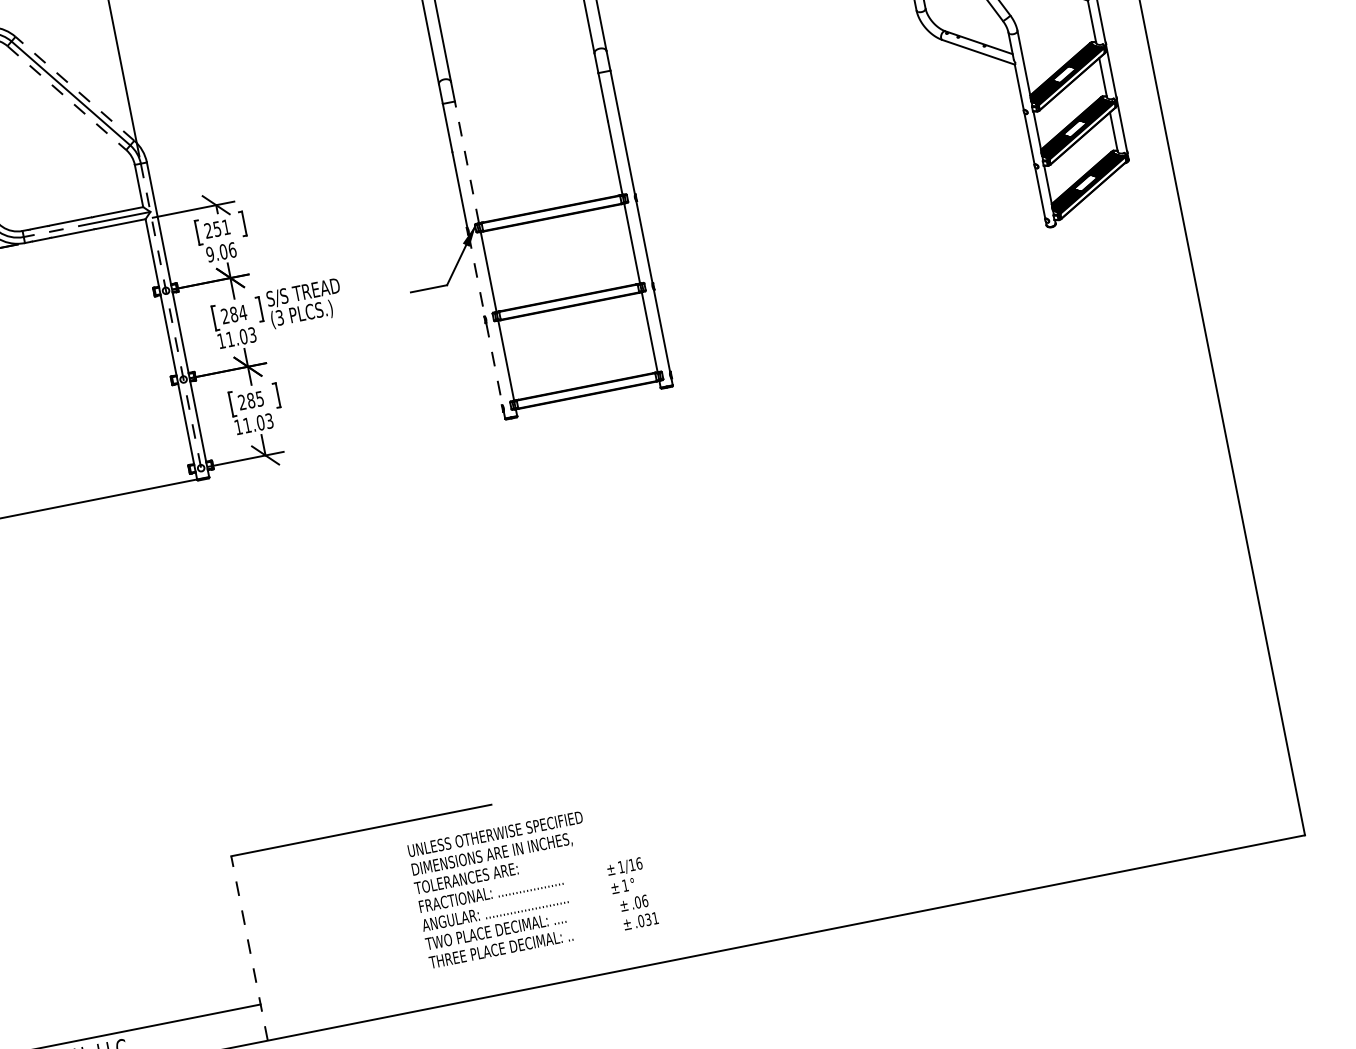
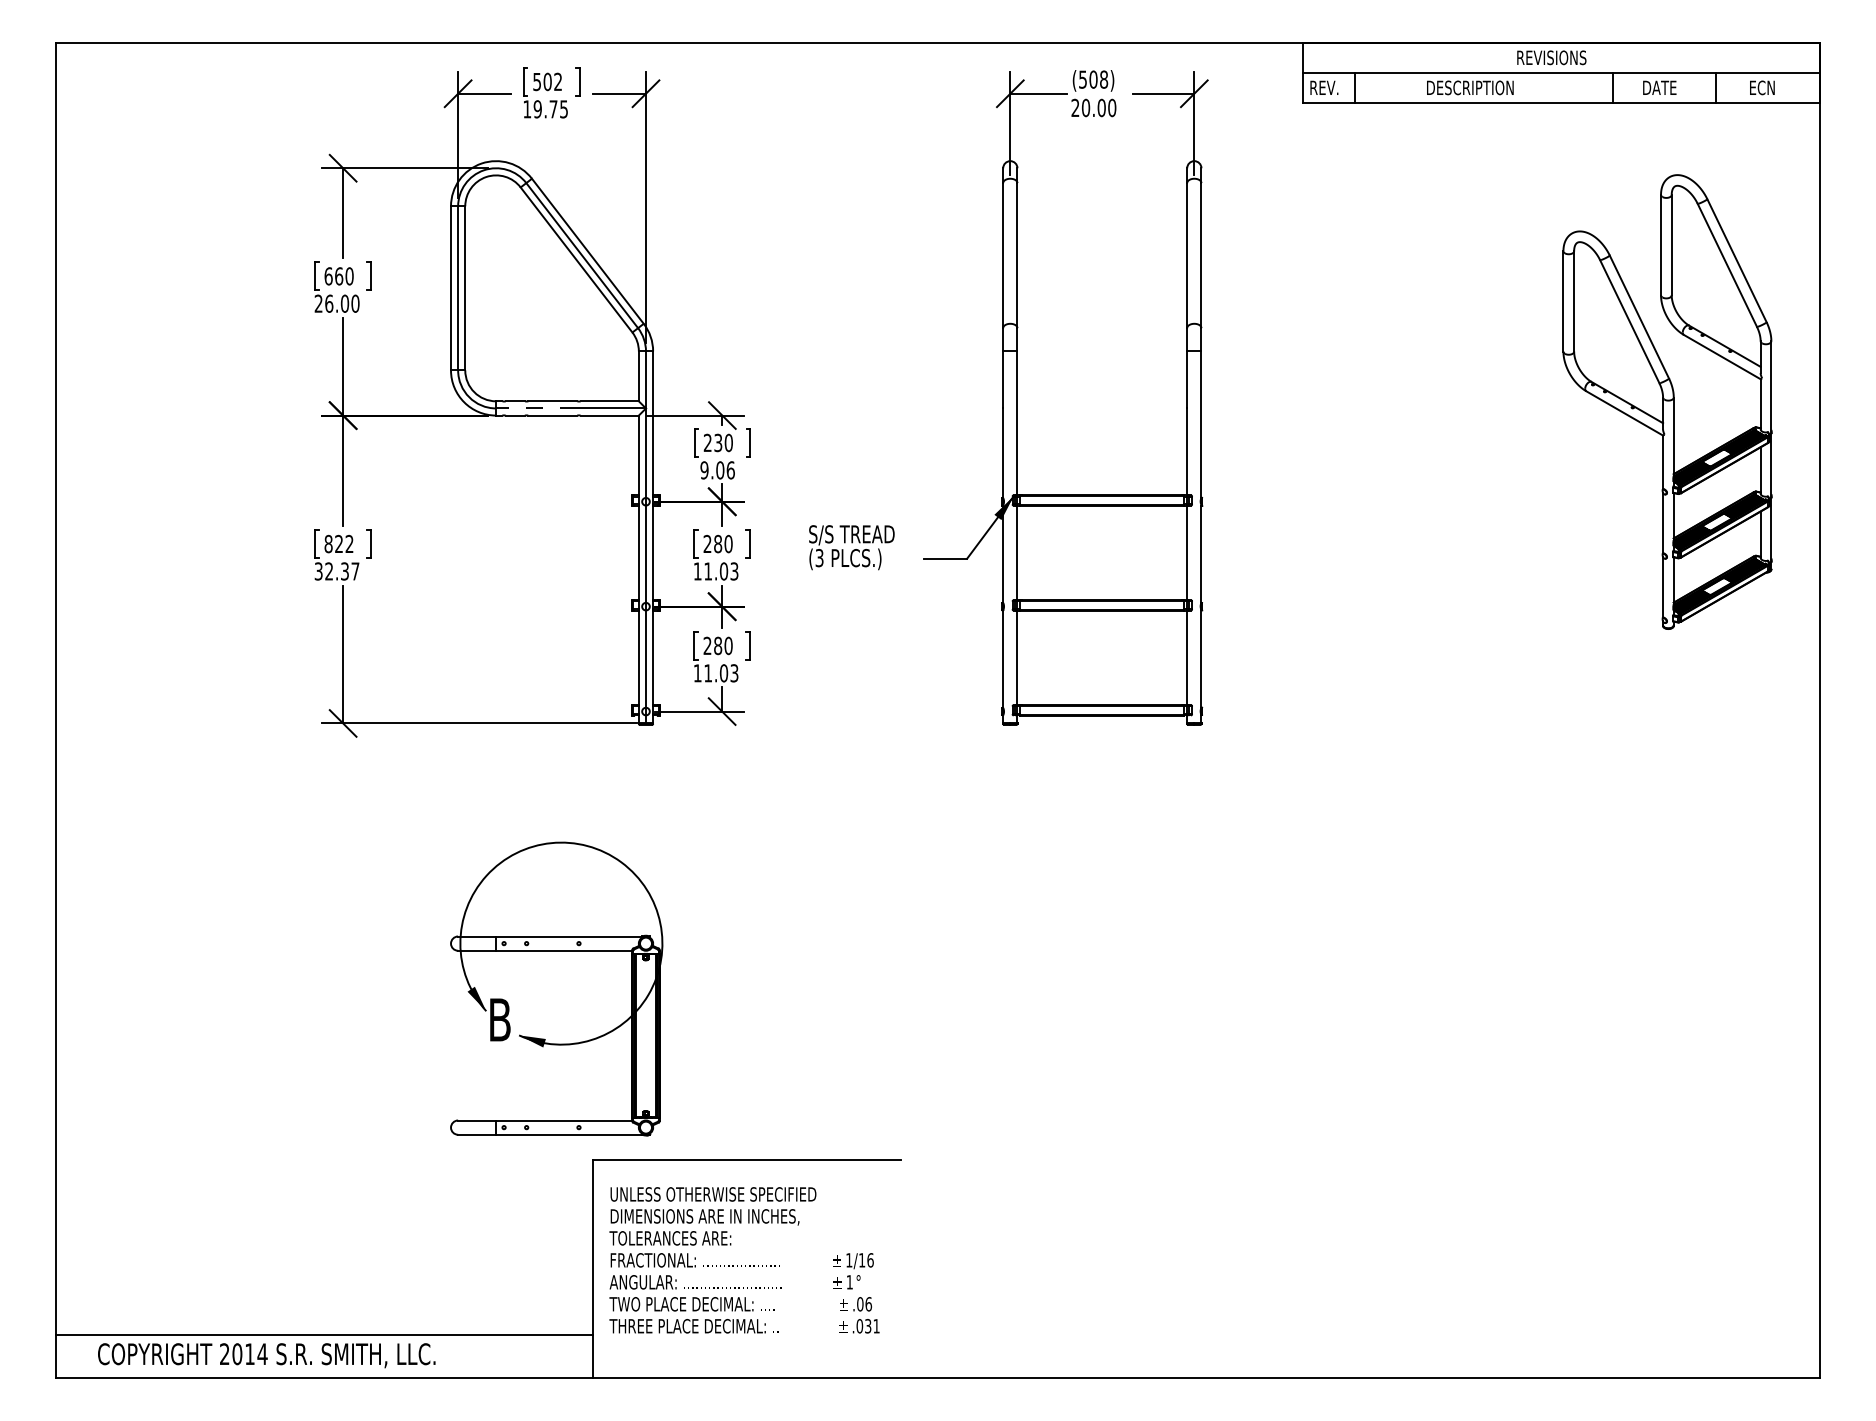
line: (74, 89) -> (587, 251), dashed -> solid
line: (66, 97) -> (576, 259), dashed -> solid
line: (466, 161) -> (1017, 422), dashed -> solid
text: (221, 227) -> (723, 442), 251 -> 230
line: (477, 275) -> (1003, 554), dashed -> solid
text: (305, 303) -> (851, 547), moved
text: (242, 312) -> (728, 543), 284 -> 280
line: (172, 320) -> (646, 537), dashed -> solid
line: (494, 364) -> (1003, 659), dashed -> solid
text: (259, 398) -> (728, 645), 285 -> 280
part: (165, 686) -> (556, 951), added
text: (532, 884) -> (744, 1260), moved
line: (249, 947) -> (592, 1268), dashed -> solid

